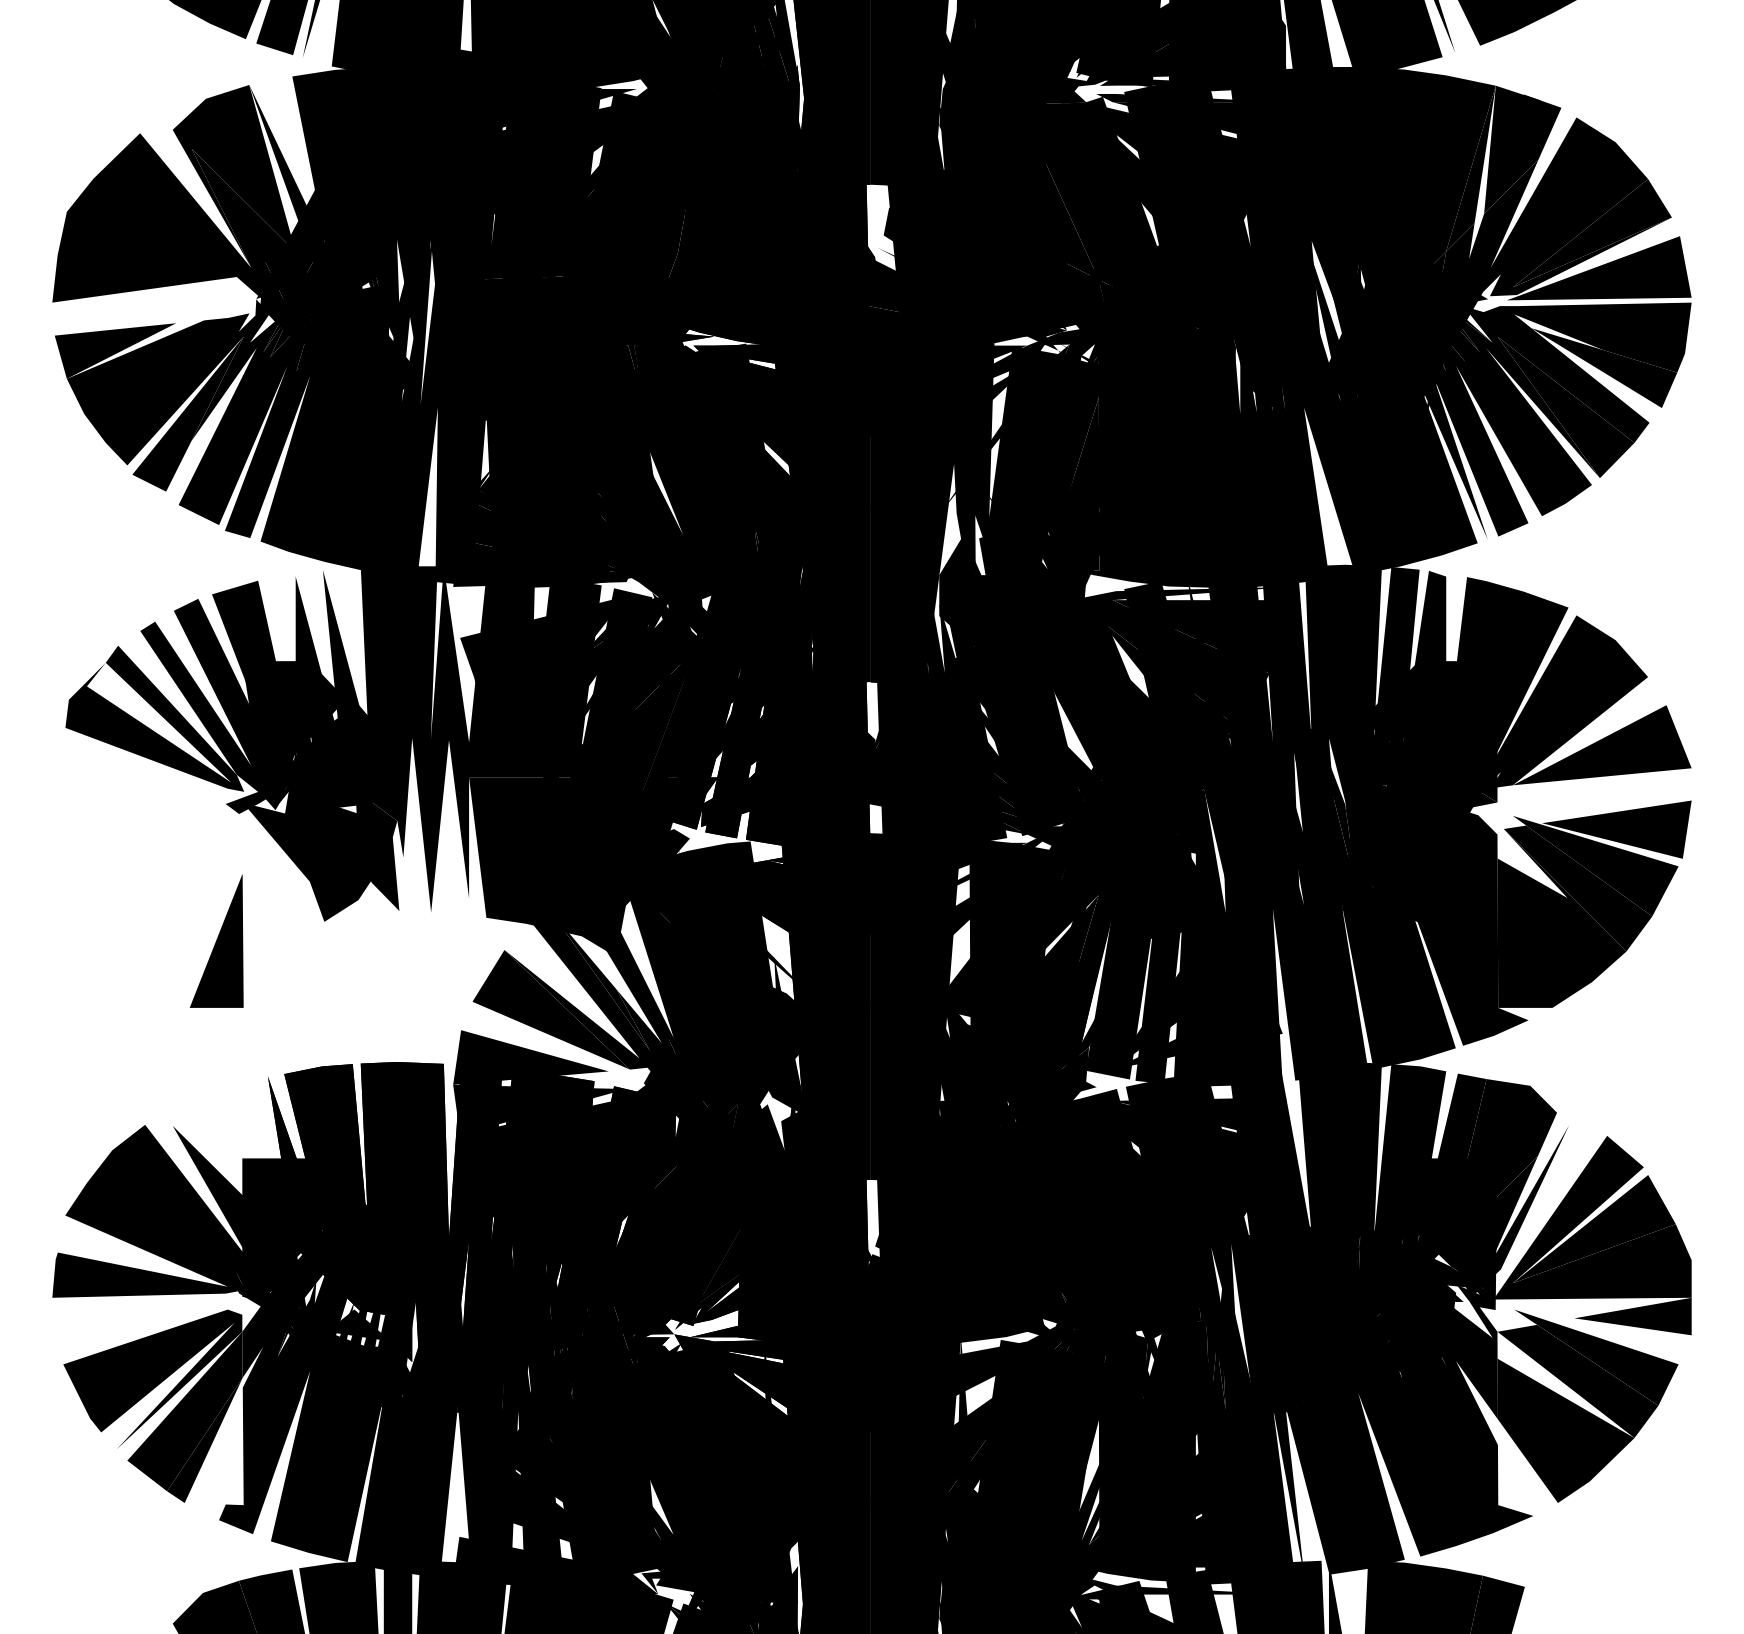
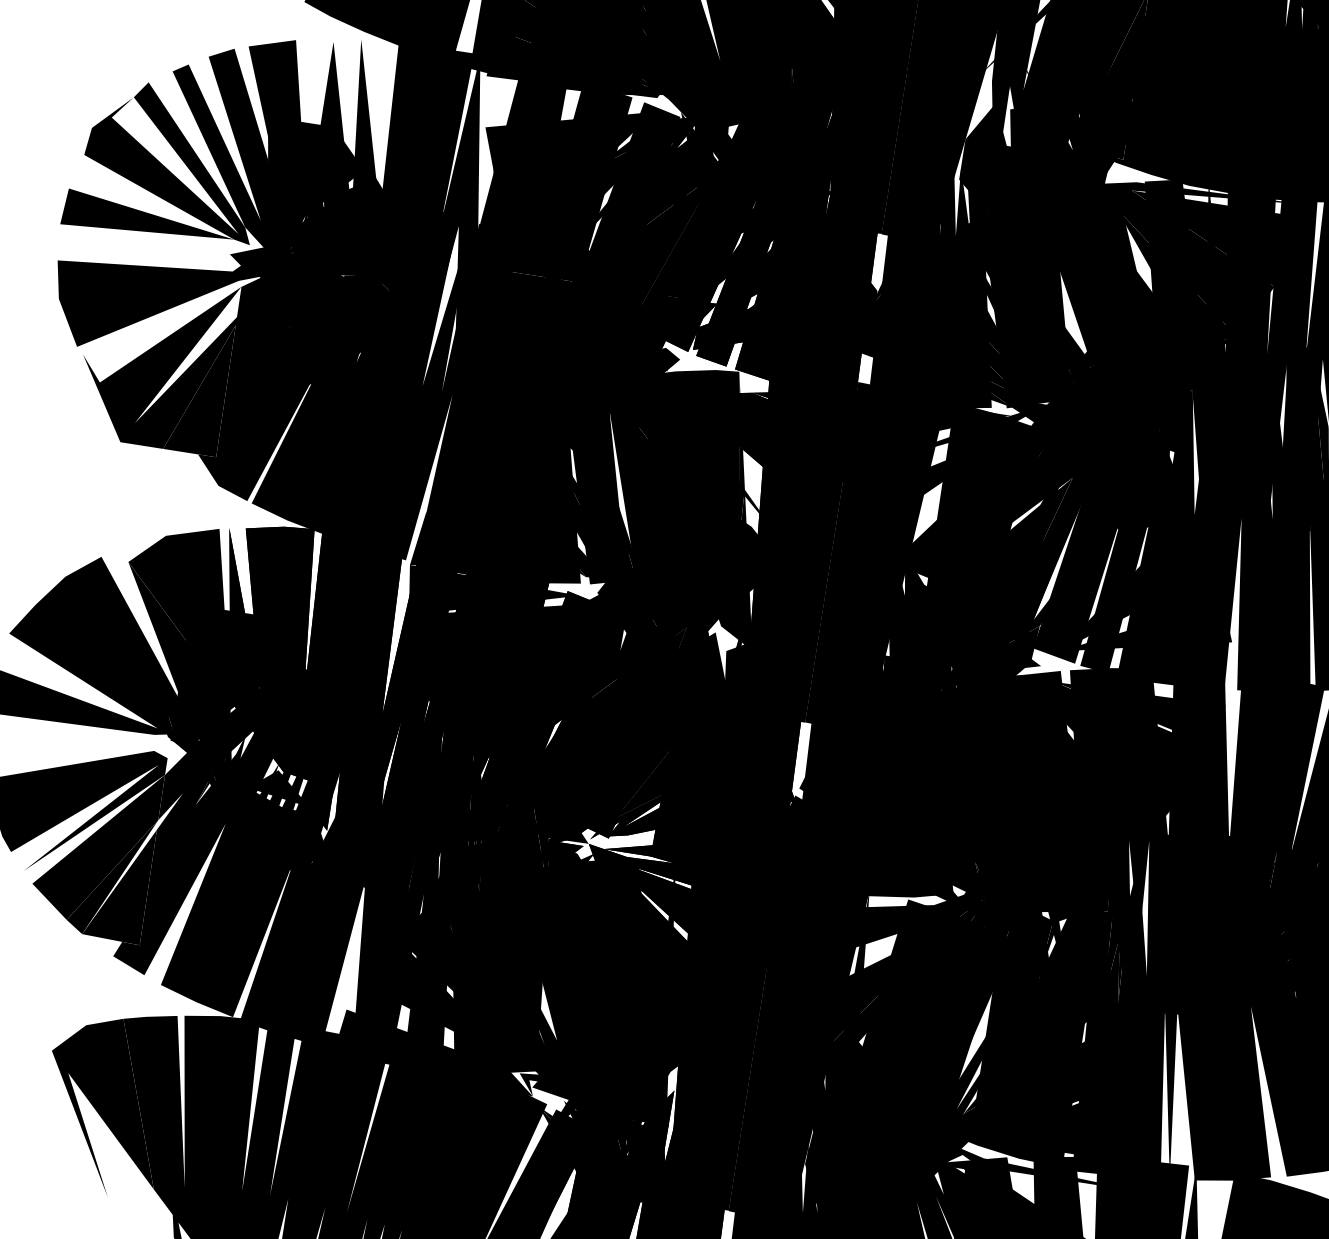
fill: (139, 781) -> (148, 218), added
fill: (367, 905) -> (353, 375), added
fill: (763, 926) -> (738, 457), added
fill: (233, 1162) -> (182, 607), added
fill: (213, 1446) -> (119, 883), added

